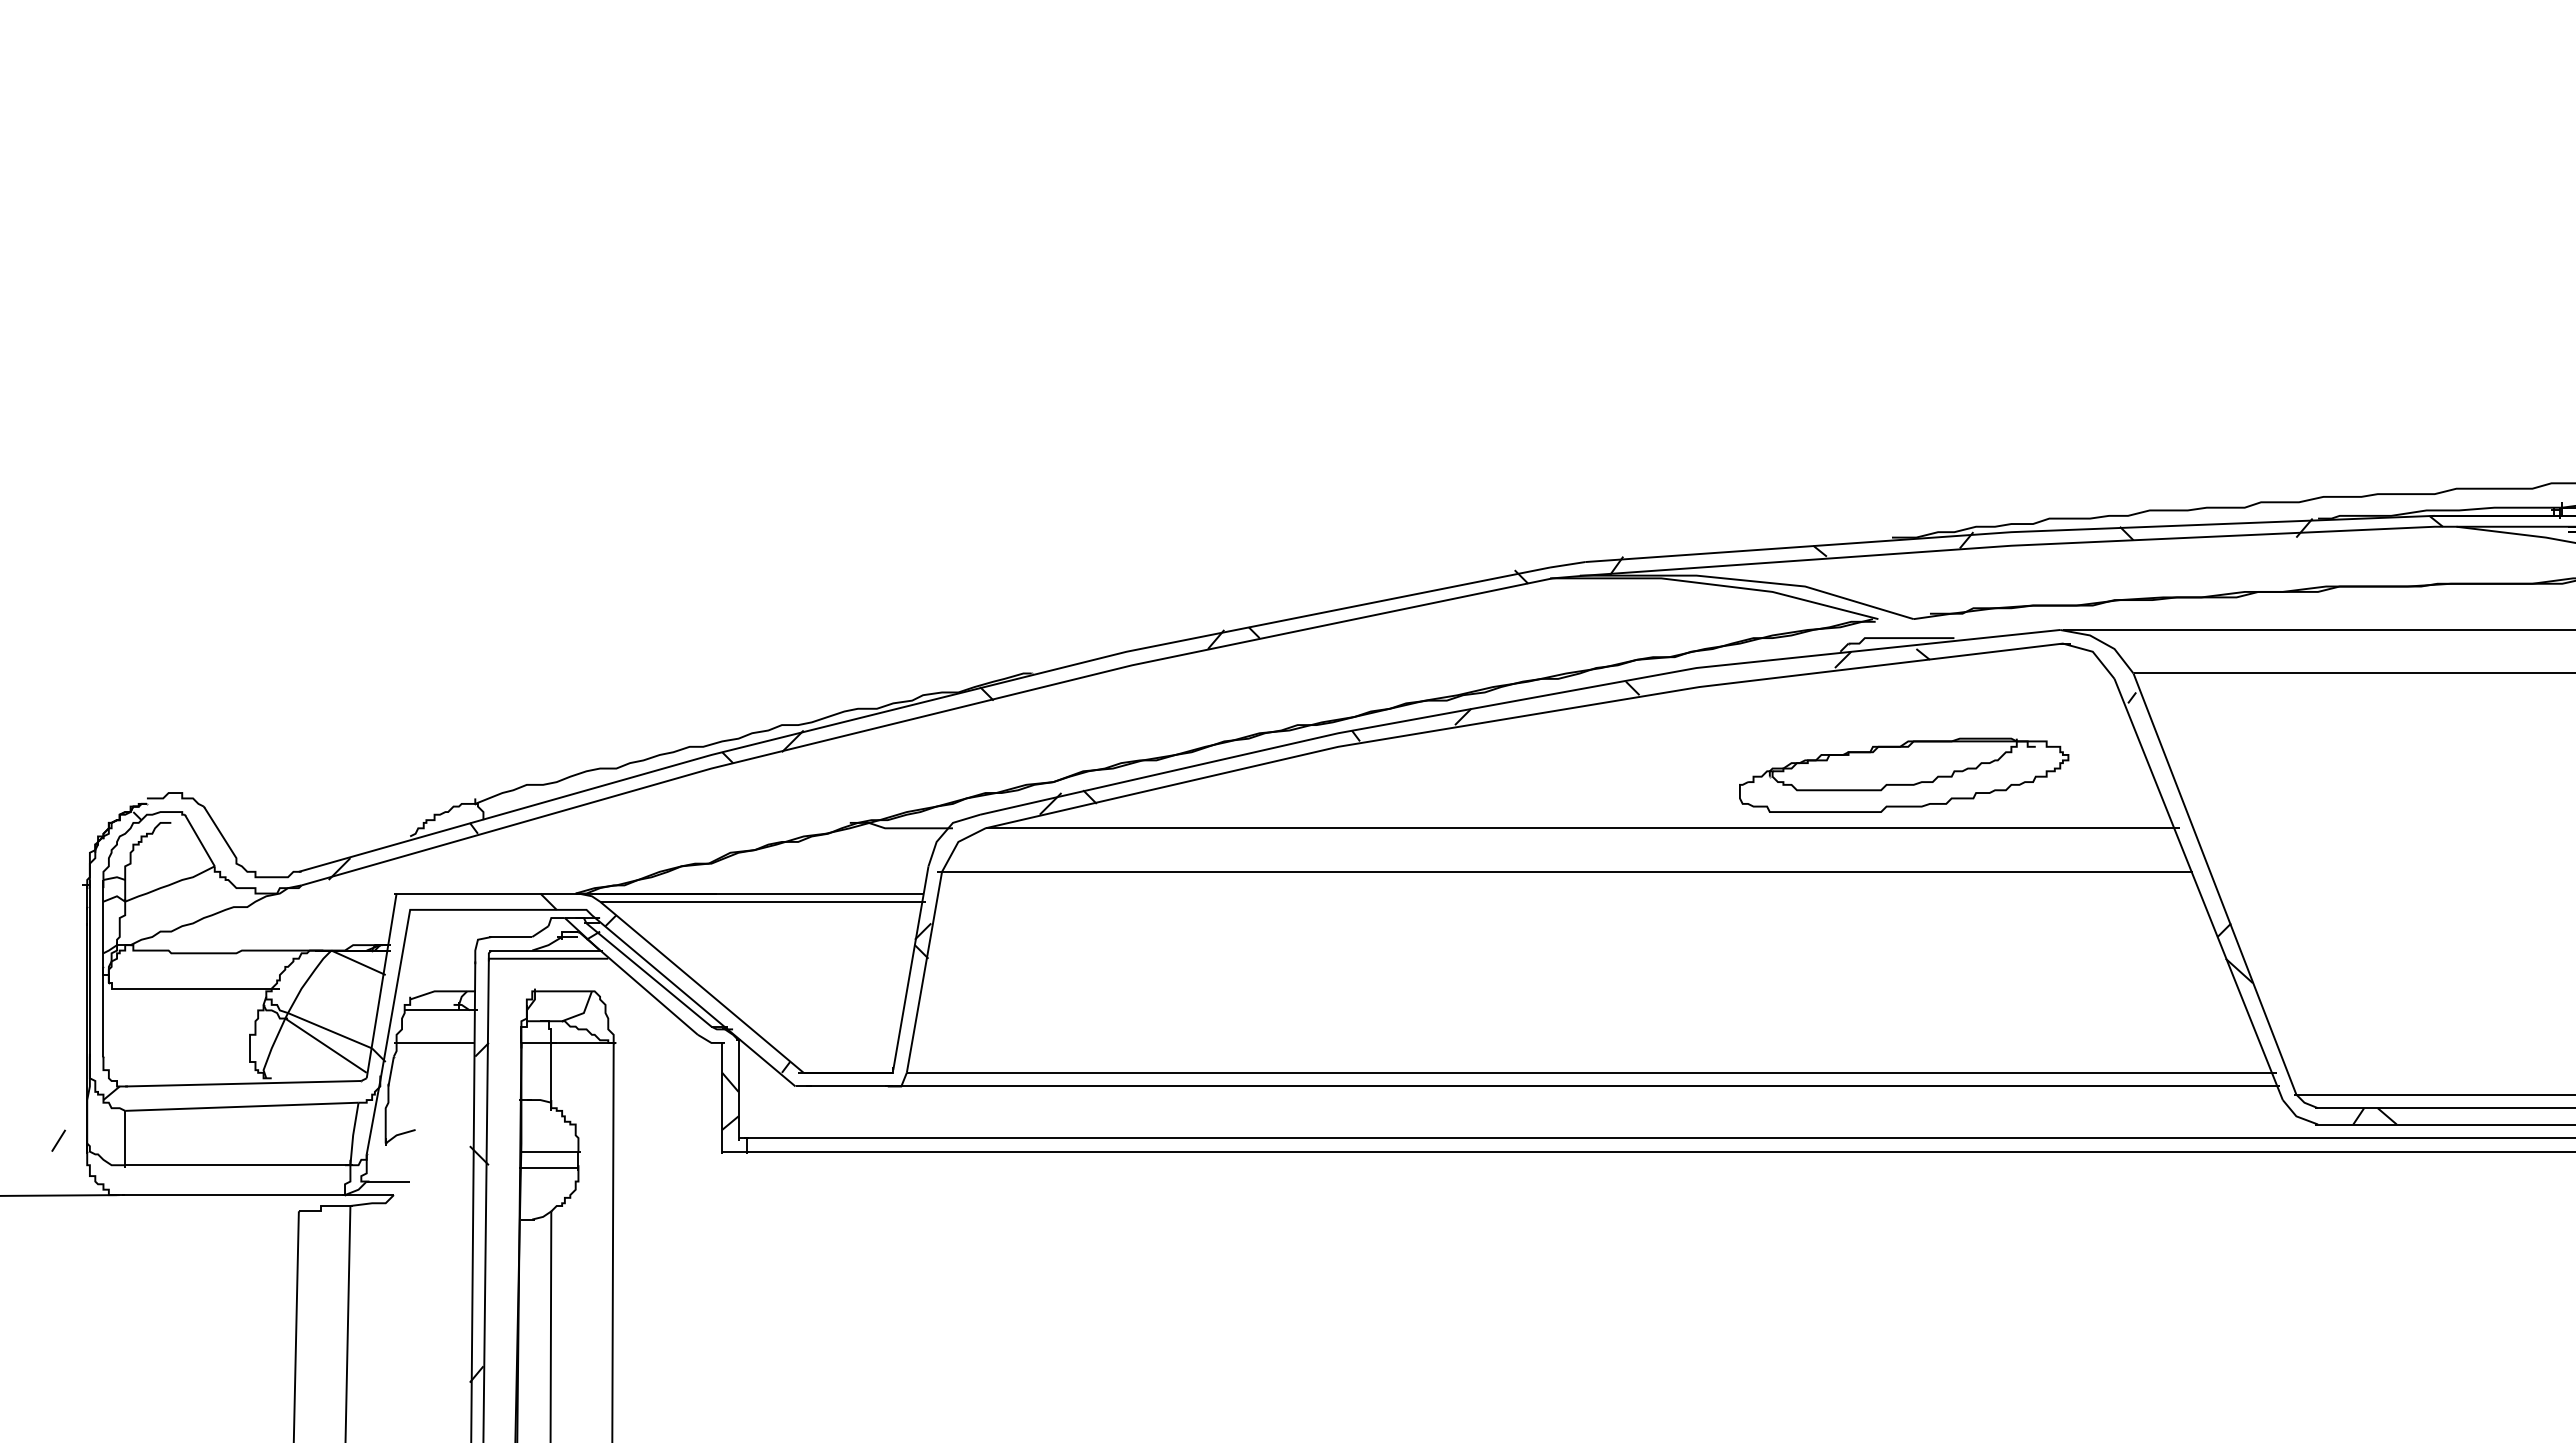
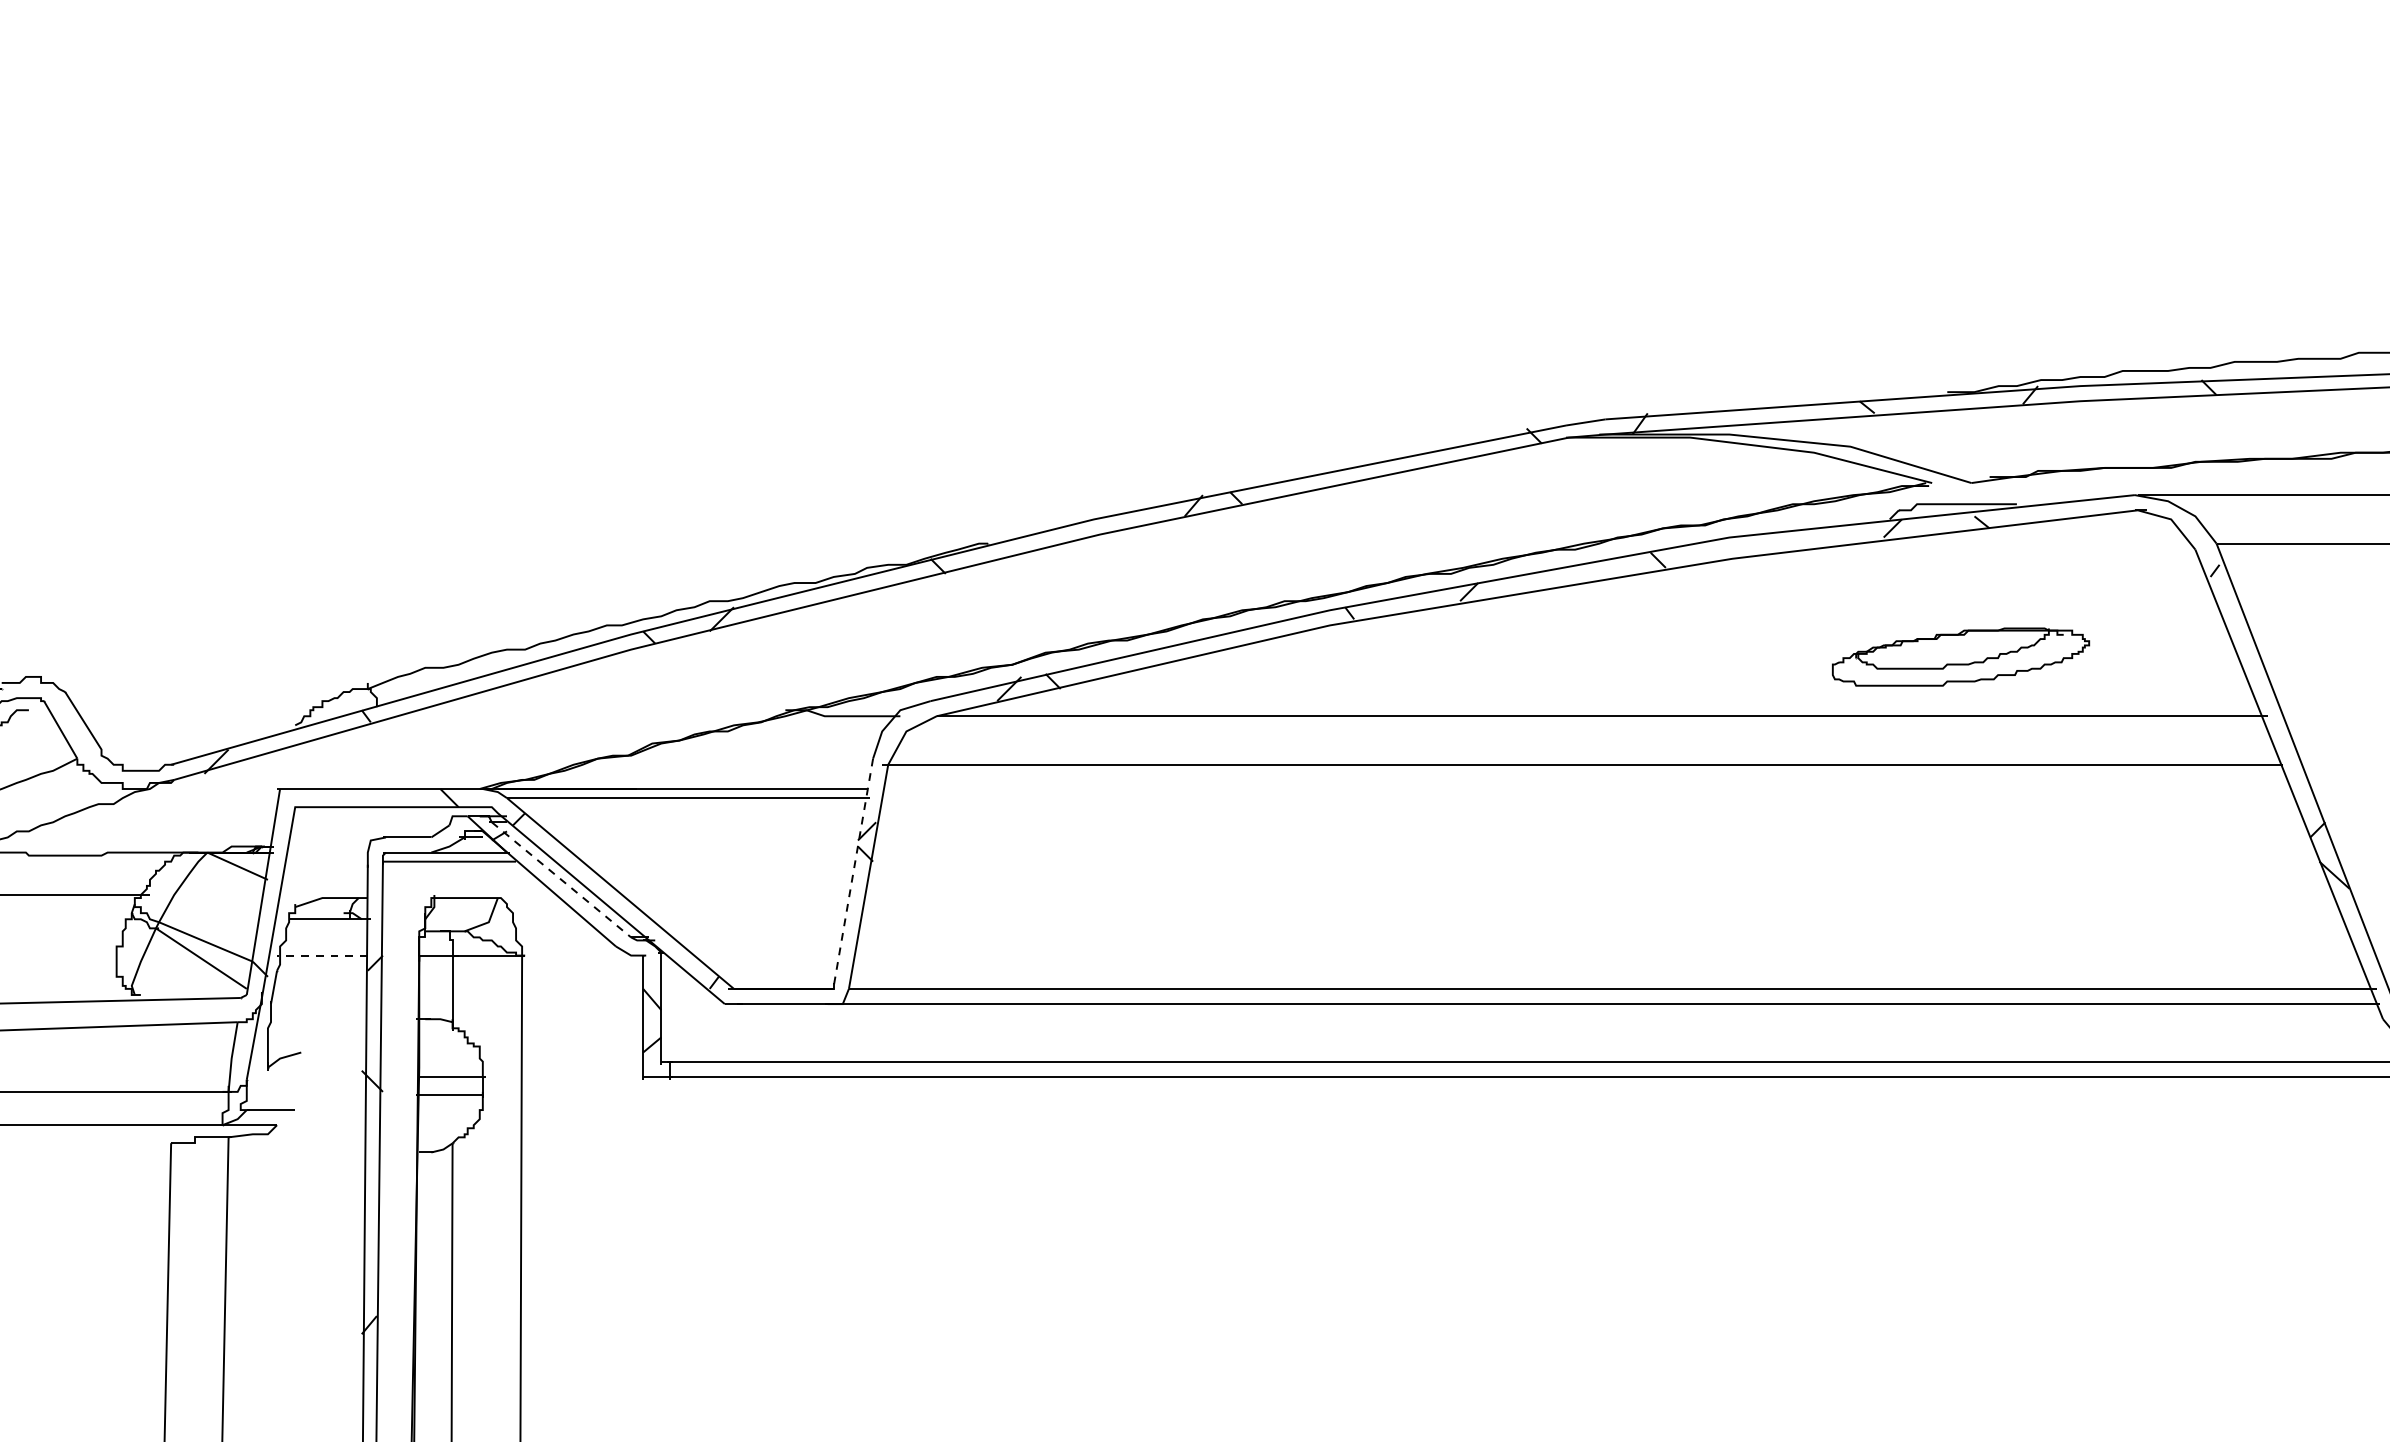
part: (1904, 774) -> (1961, 656), size x0.7
line: (910, 968) -> (853, 872), solid -> dashed
line: (649, 975) -> (562, 880), solid -> dashed
line: (434, 1042) -> (322, 955), solid -> dashed

